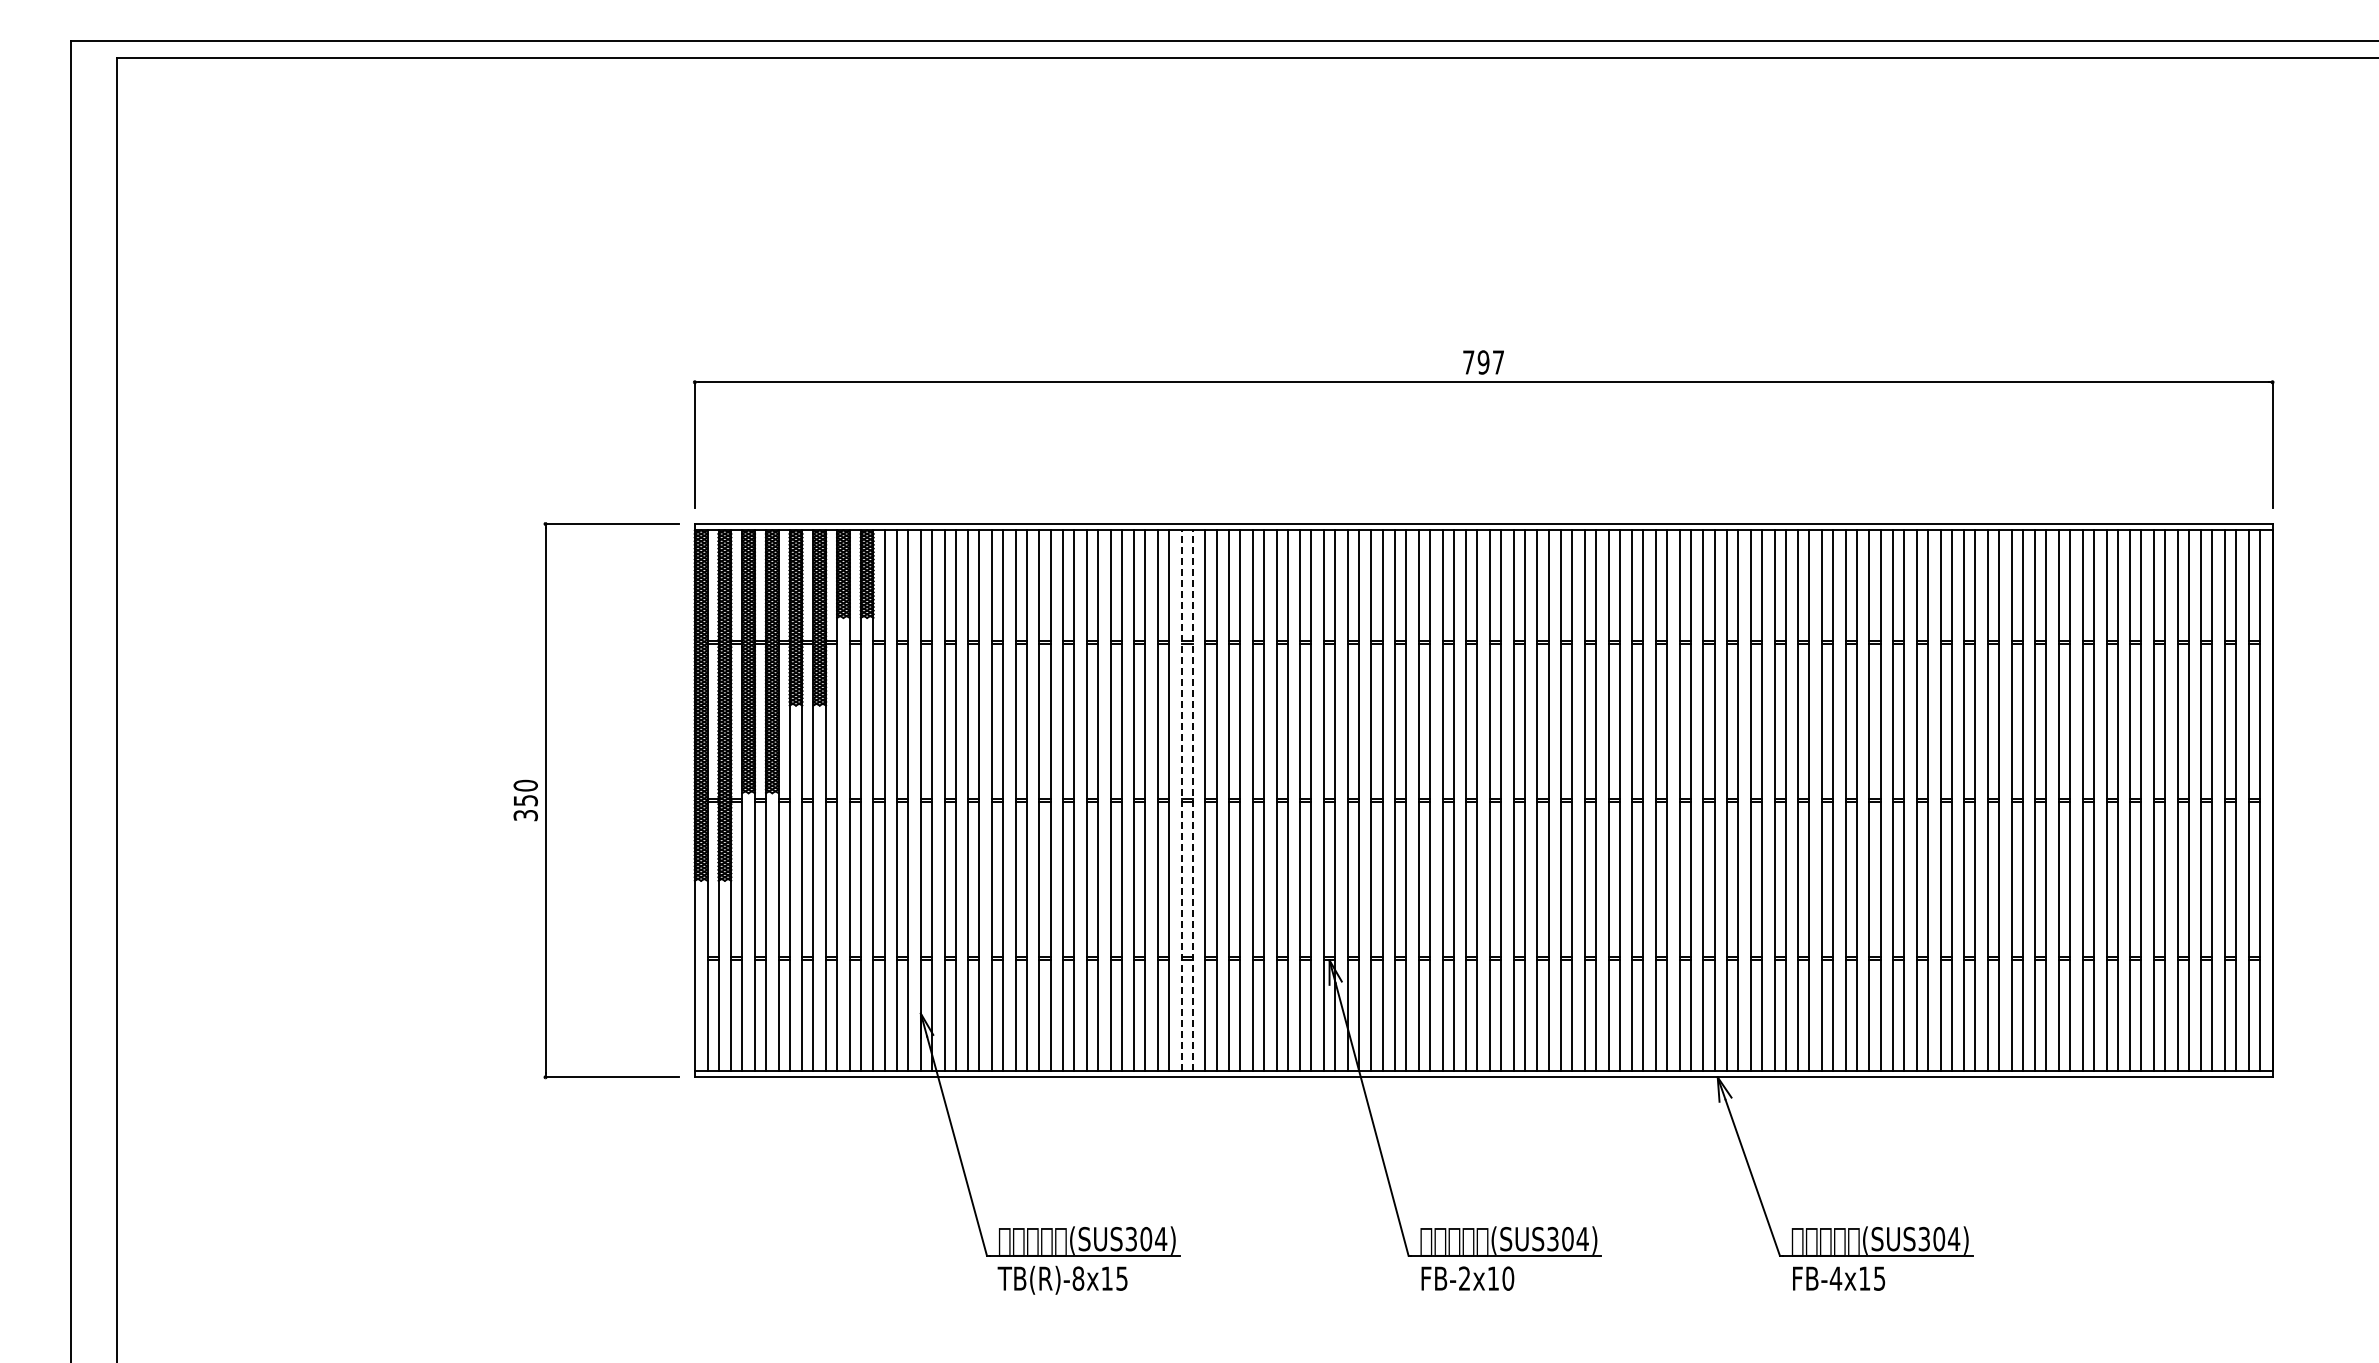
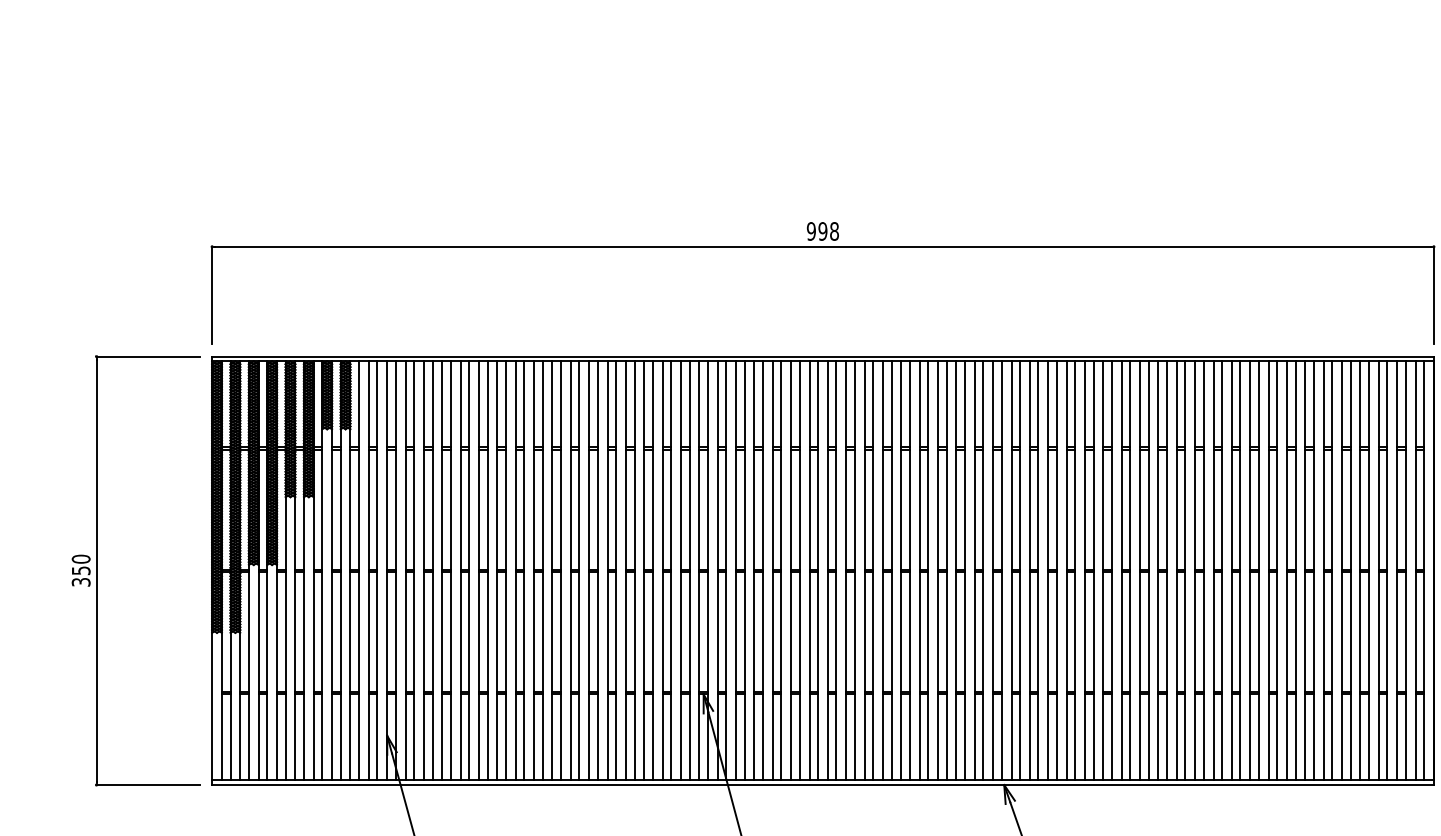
text: (1483, 362) -> (822, 231), 797 -> 998
line: (1181, 800) -> (588, 570), dashed -> solid
line: (1192, 800) -> (597, 570), dashed -> solid

